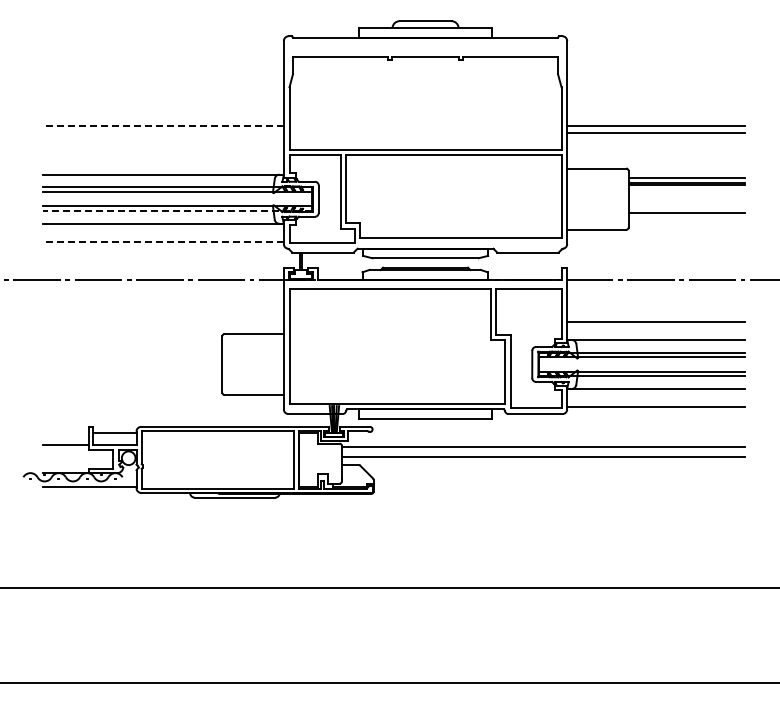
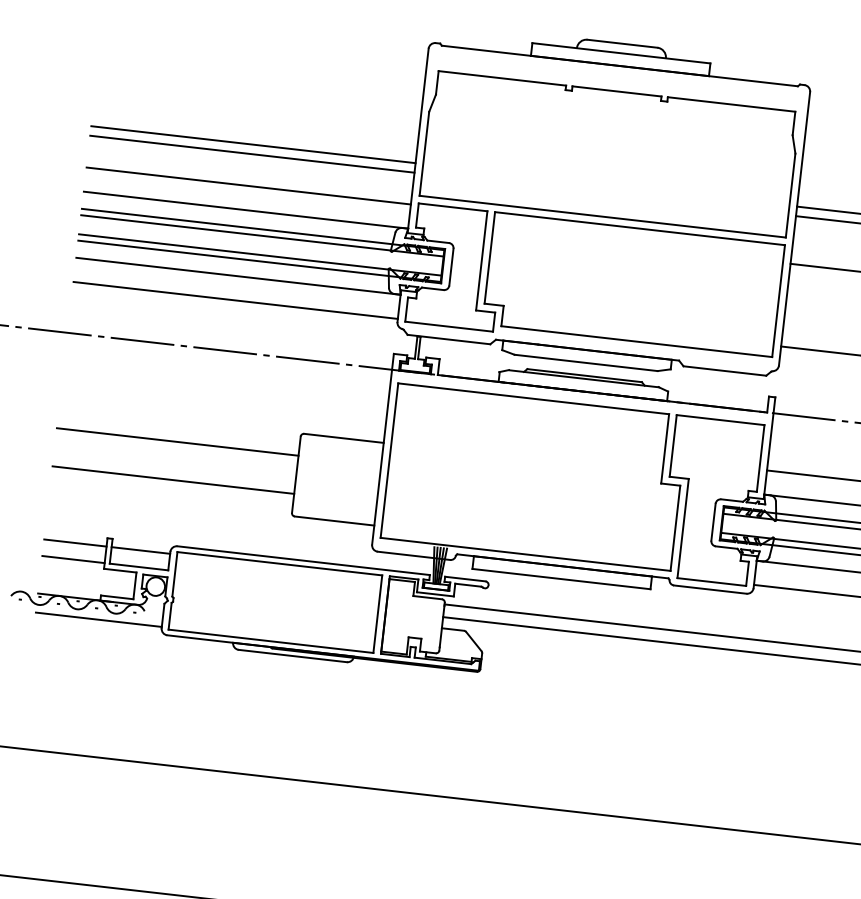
line: (162, 126) -> (252, 145), dashed -> solid
line: (163, 133) -> (252, 154), added
line: (163, 156) -> (248, 185), added
line: (177, 211) -> (259, 261), dashed -> solid
line: (162, 241) -> (234, 300), dashed -> solid
line: (132, 350) -> (177, 442), added
line: (132, 378) -> (173, 479), added
line: (66, 432) -> (75, 542), added

